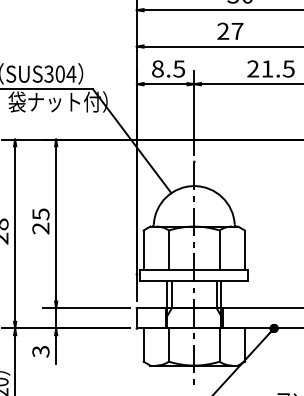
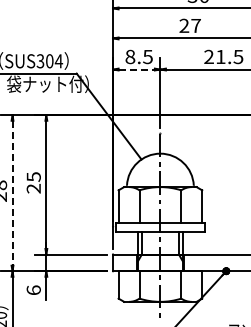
line: (166, 84) -> (137, 69), solid -> dashed
line: (15, 234) -> (12, 193), solid -> dashed
text: (40, 351) -> (33, 290), 3 -> 6

